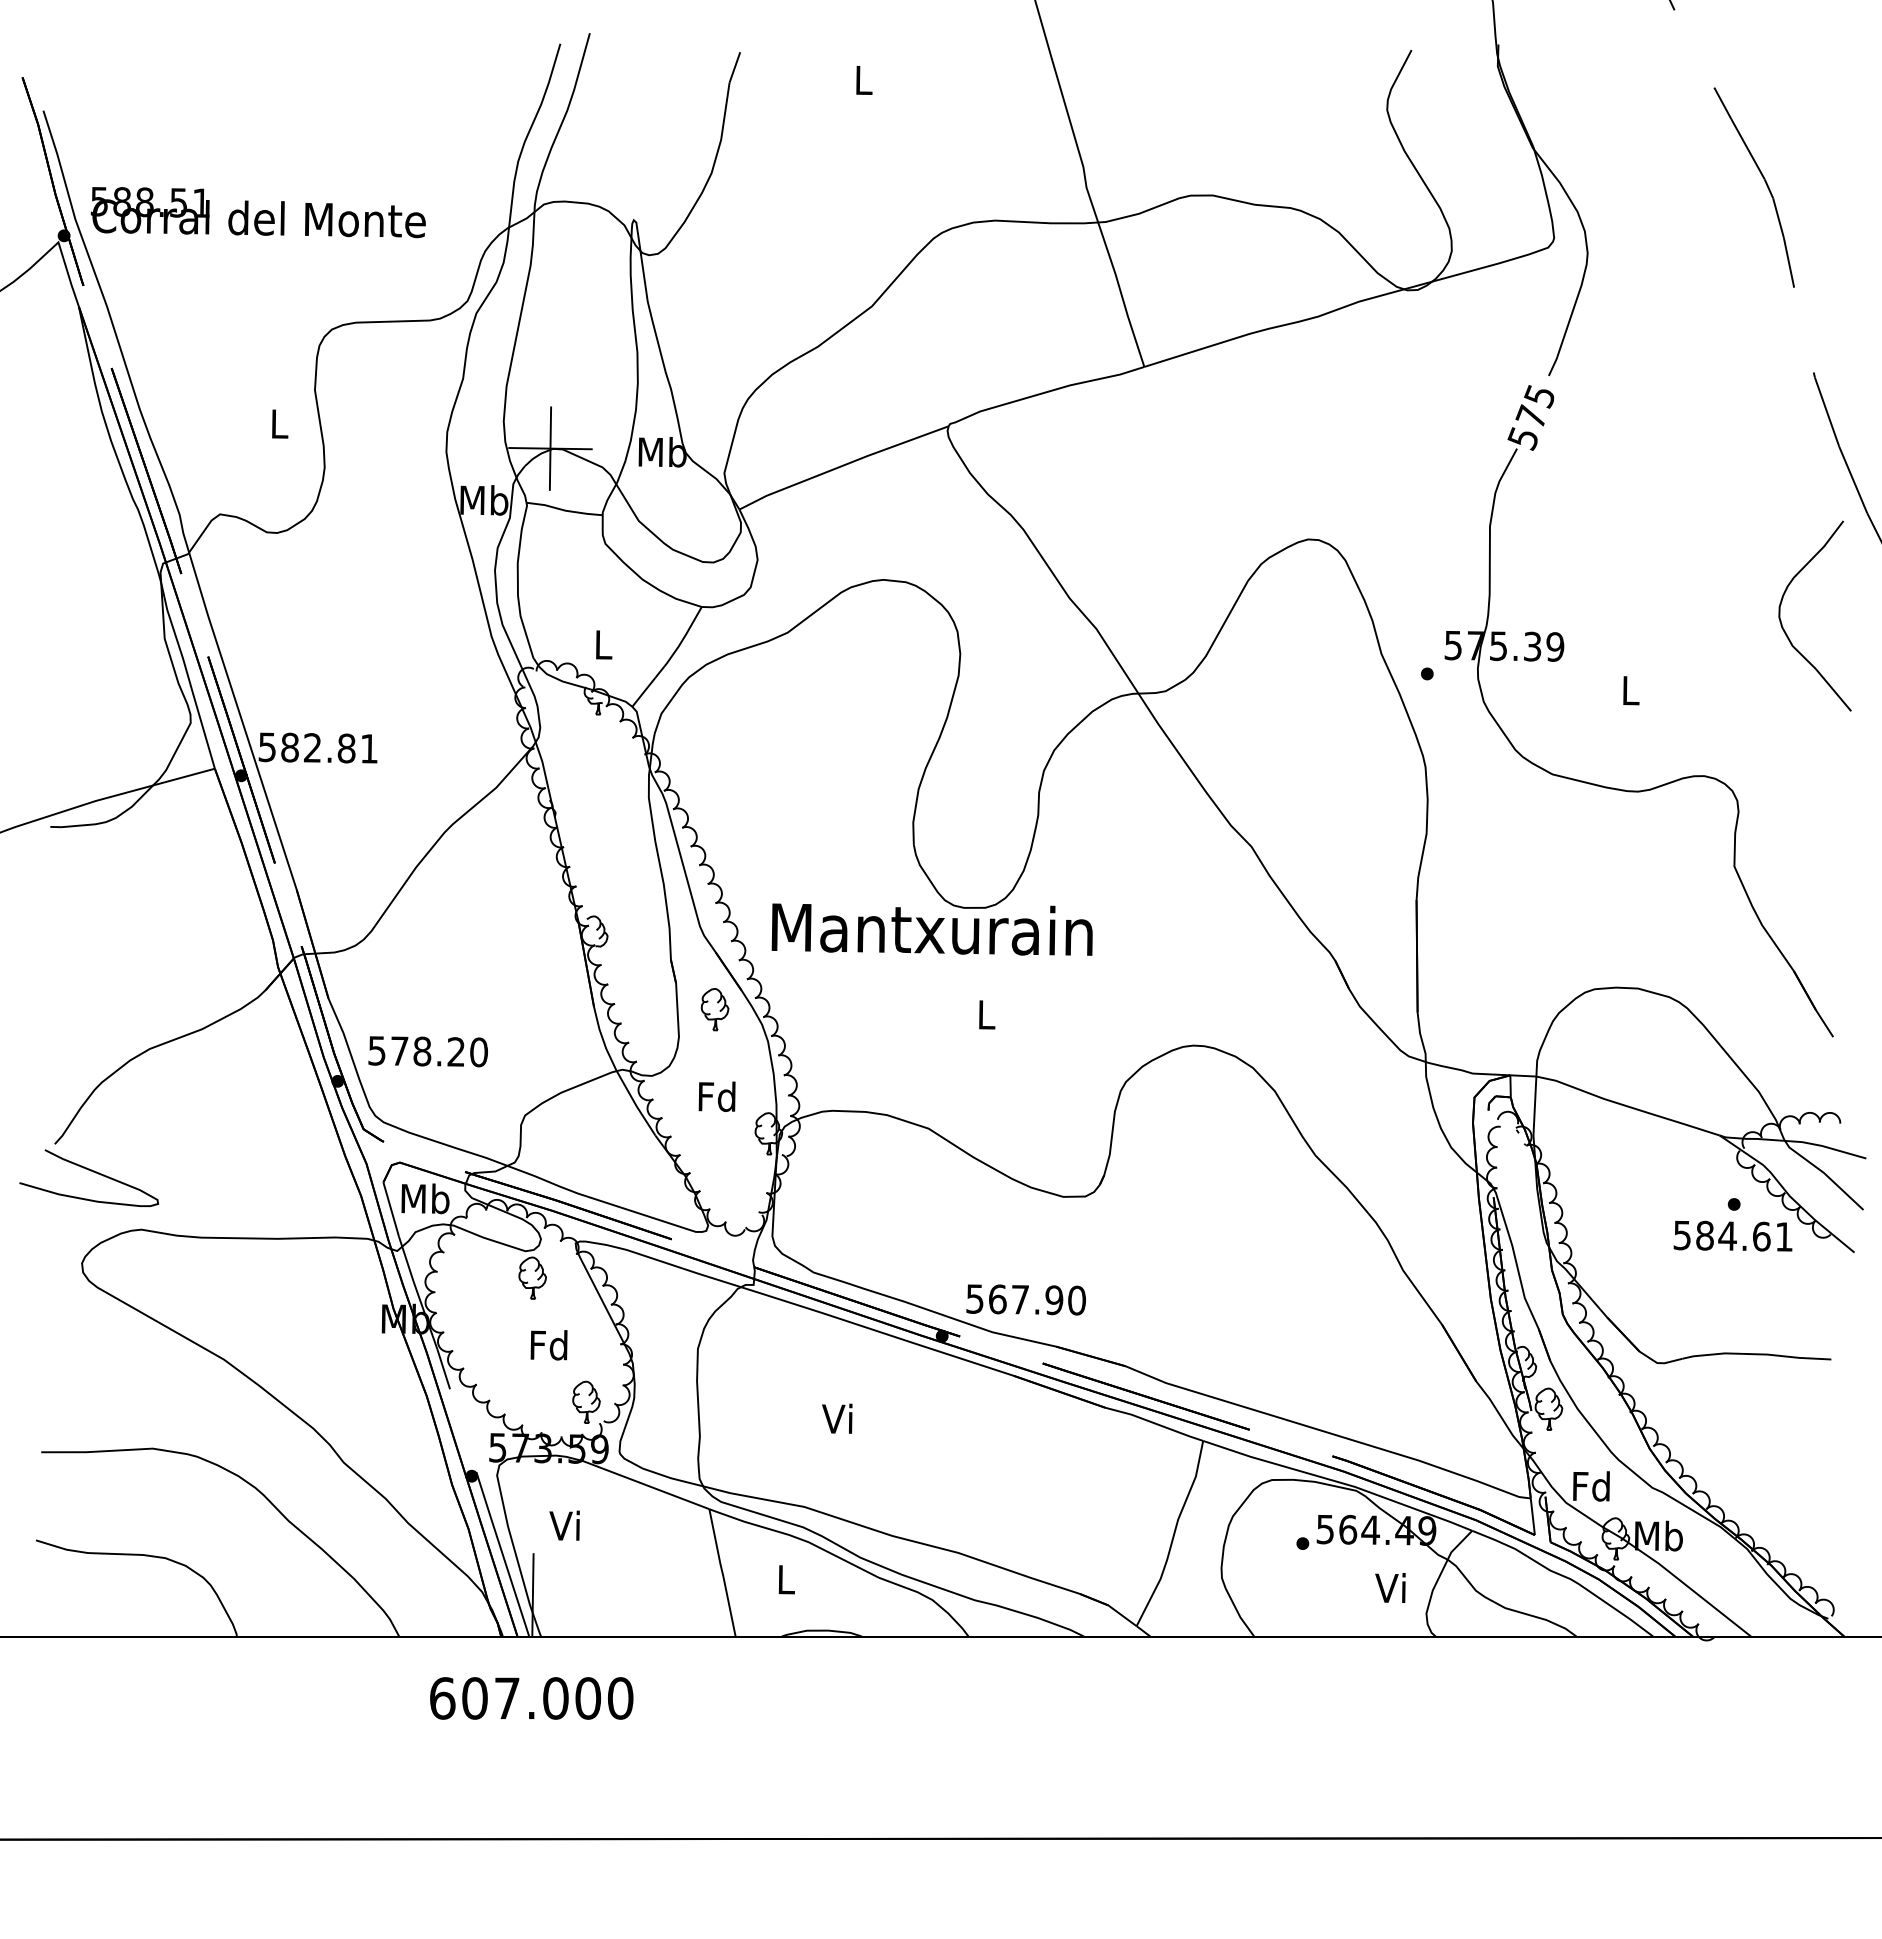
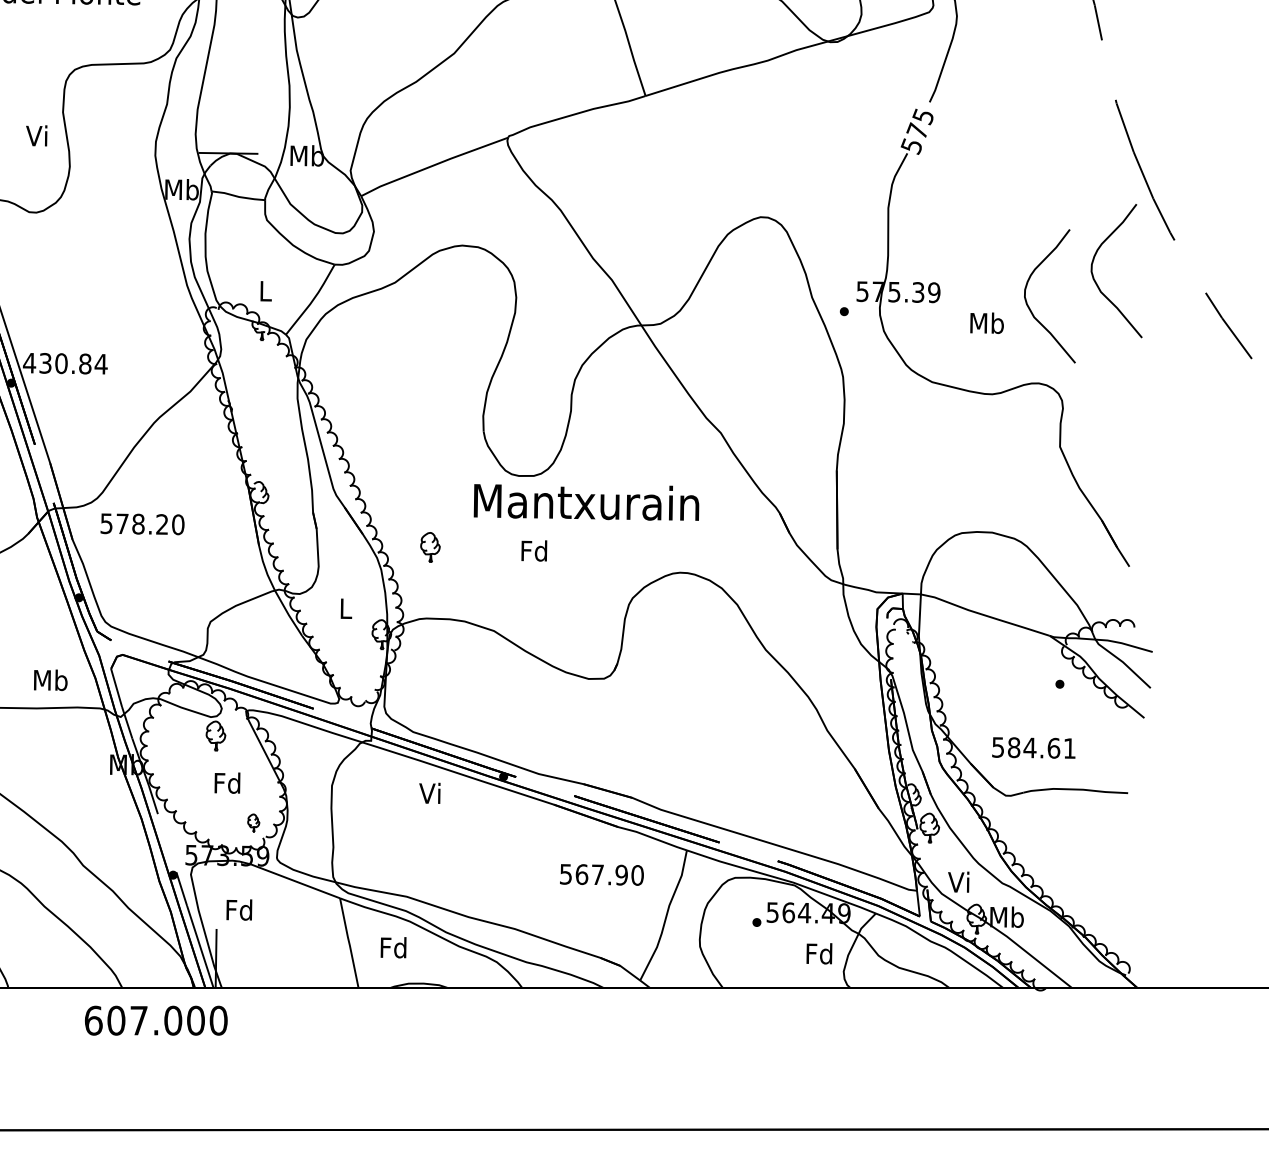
text: (277, 423) -> (36, 135), L -> Vi
line: (550, 448) -> (228, 153), removed
curve: (1691, 668) -> (1029, 307), added
text: (1630, 690) -> (987, 323), L -> Mb
text: (317, 747) -> (64, 363), 582.81 -> 430.84
text: (931, 929) -> (585, 502), moved
part: (714, 1009) -> (430, 547), moved
text: (985, 1014) -> (534, 550), L -> Fd
text: (427, 1051) -> (142, 524), moved
text: (716, 1096) -> (345, 608), Fd -> L
text: (425, 1198) -> (50, 680), moved
text: (1732, 1235) -> (1033, 747), moved
text: (1025, 1299) -> (601, 874), moved
part: (586, 1401) -> (253, 822), size x0.6
text: (837, 1418) -> (430, 793), moved
text: (1591, 1486) -> (959, 882), Fd -> Vi
text: (565, 1525) -> (239, 909), Vi -> Fd
text: (785, 1579) -> (393, 947), L -> Fd
text: (1391, 1588) -> (819, 954), Vi -> Fd
text: (531, 1698) -> (156, 1020), moved

